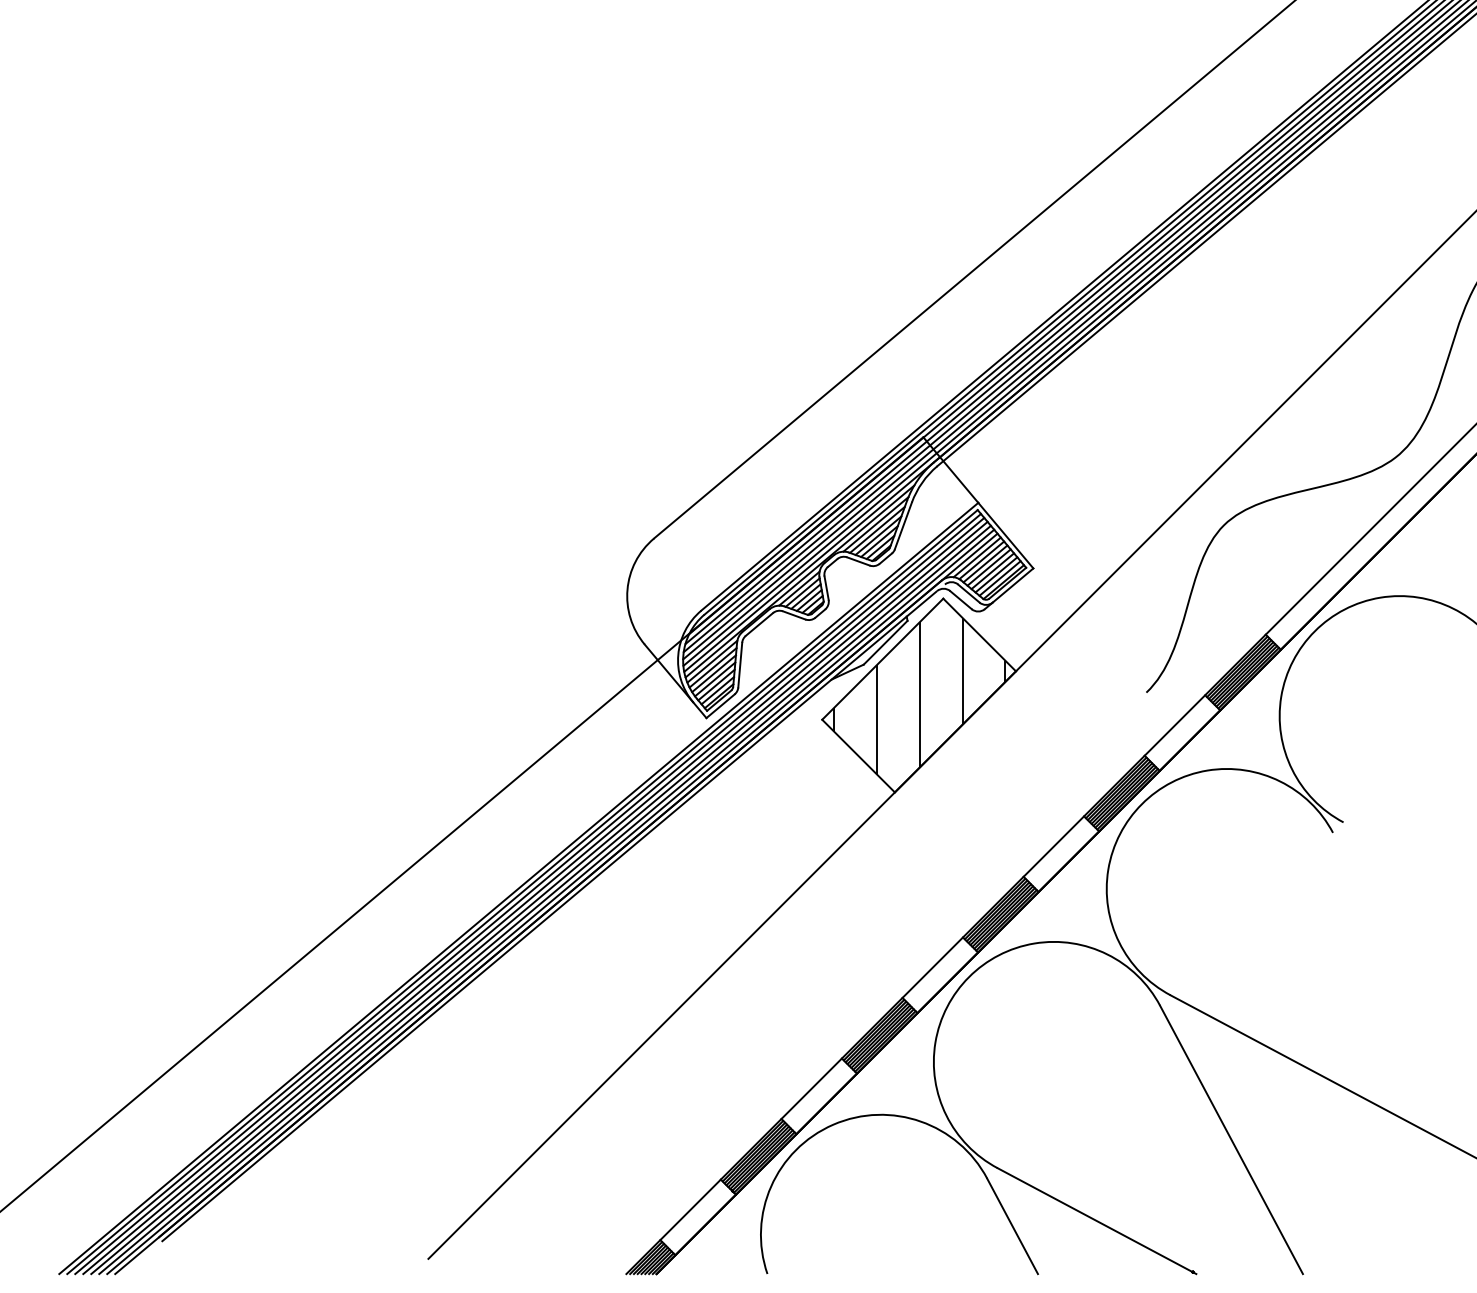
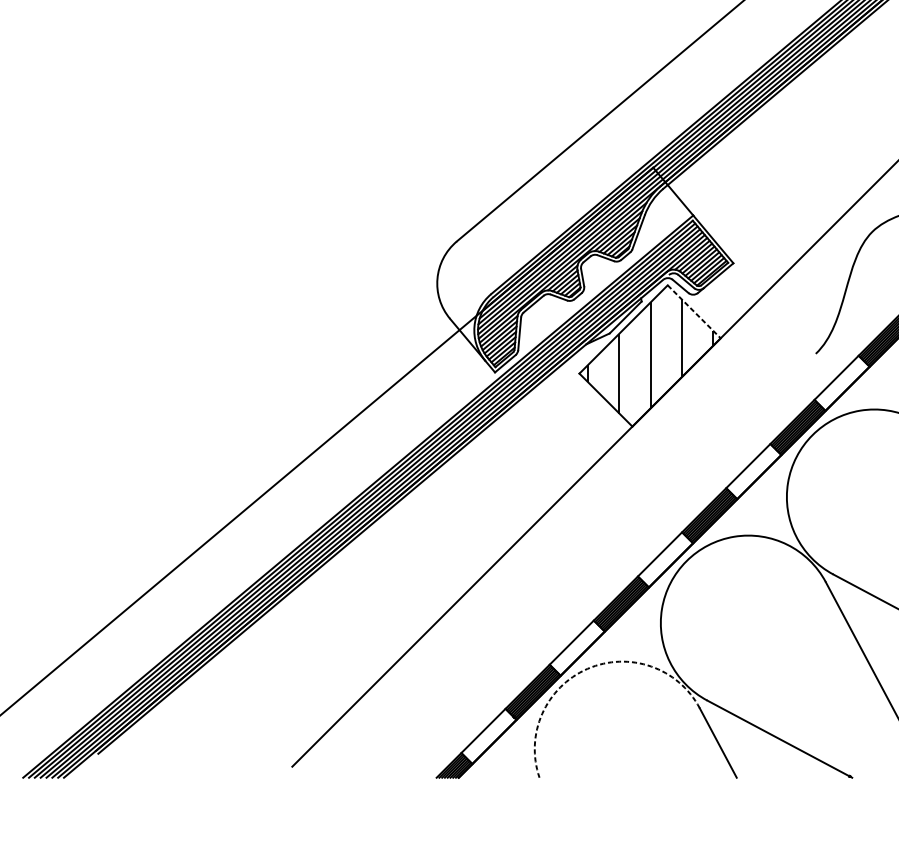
line: (980, 635) -> (694, 312), solid -> dashed
arc: (833, 1124) -> (587, 668), solid -> dashed

